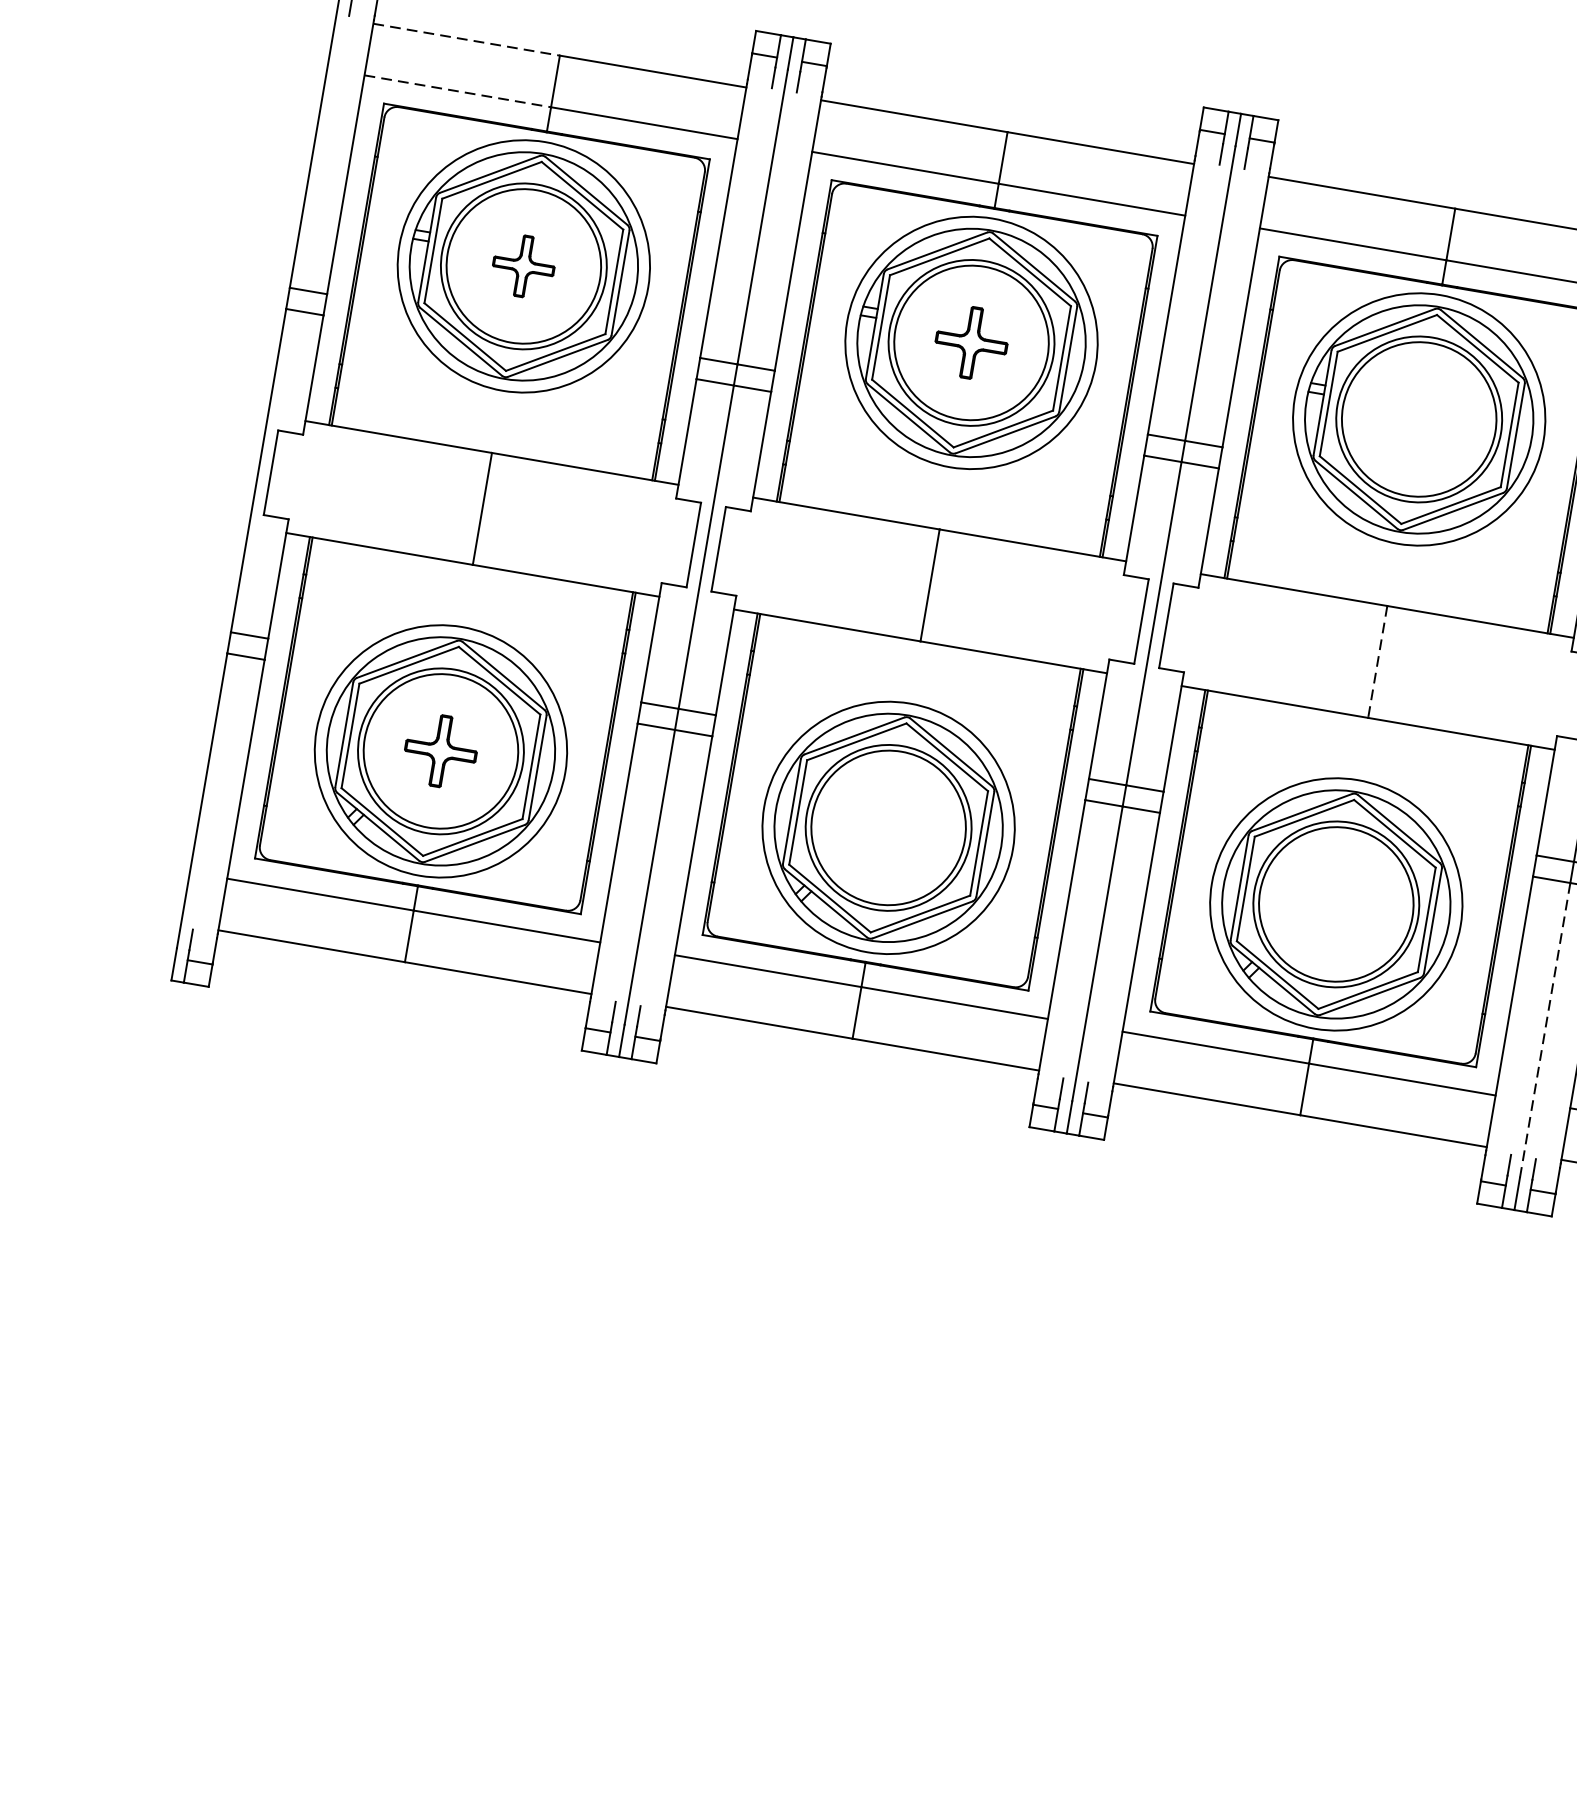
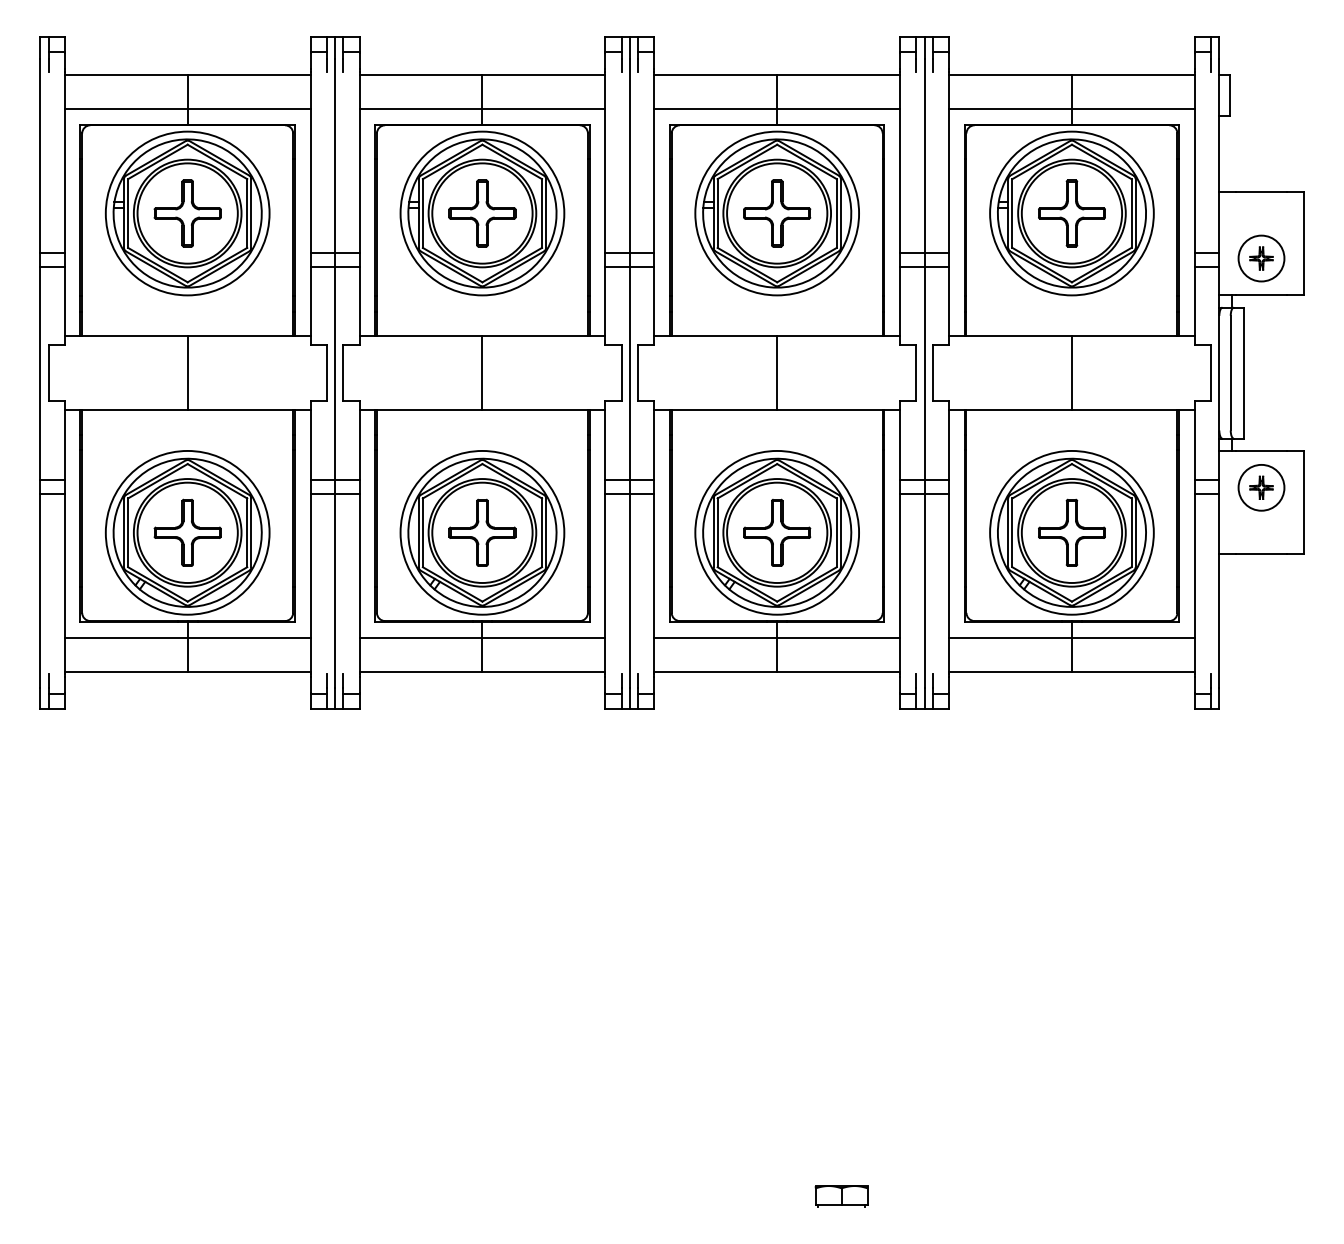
line: (467, 39) -> (126, 74), dashed -> solid
line: (458, 91) -> (126, 108), dashed -> solid
part: (523, 266) -> (187, 213), size x1.67
part: (971, 342) -> (482, 213), size x1.43
part: (1419, 419) -> (777, 213), added
line: (1378, 662) -> (777, 373), dashed -> solid
part: (440, 750) -> (187, 532), size x1.43
part: (888, 827) -> (482, 532), added
part: (1336, 903) -> (777, 532), added
line: (1545, 1030) -> (924, 590), dashed -> solid

